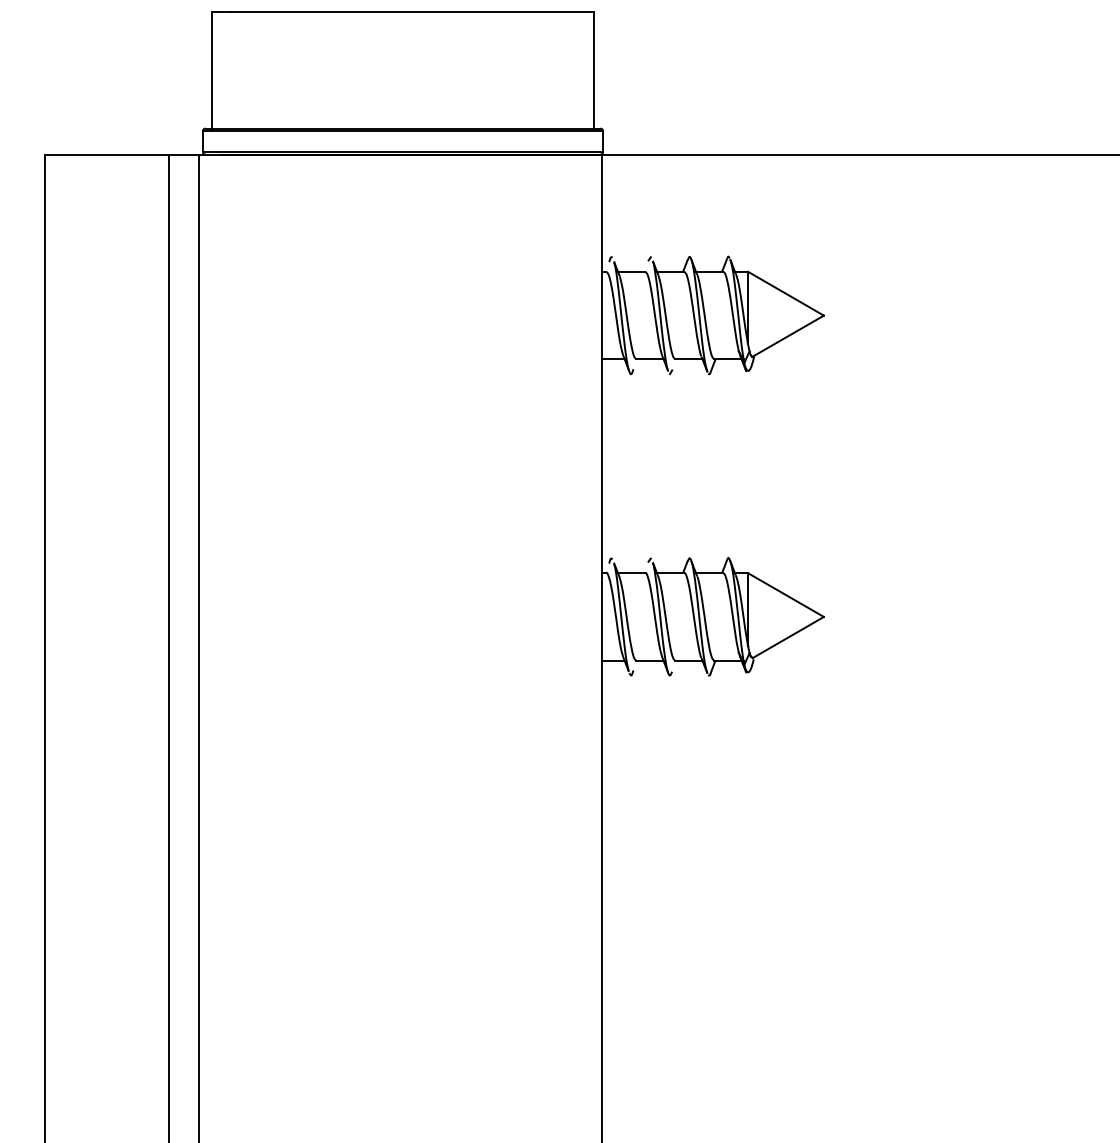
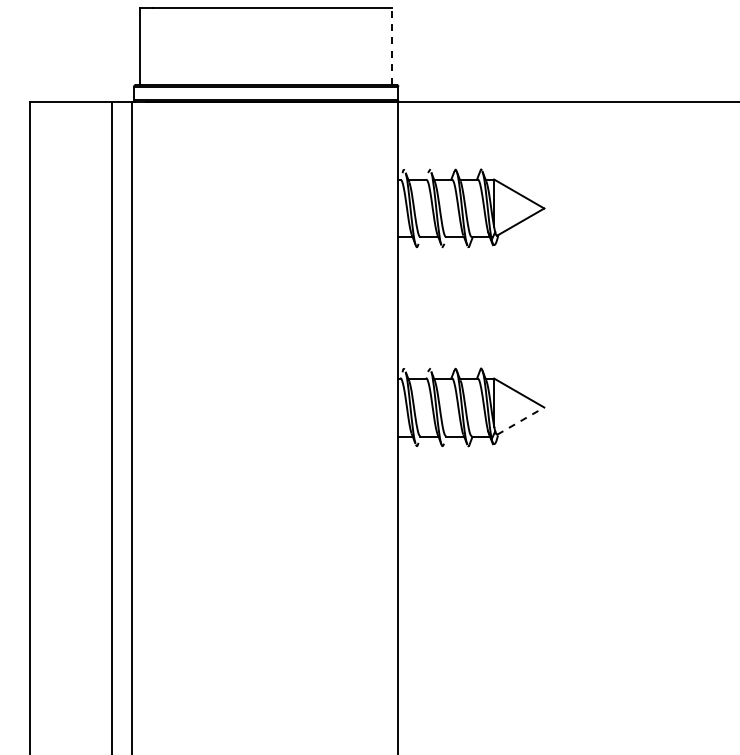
line: (594, 70) -> (392, 46), solid -> dashed
line: (789, 636) -> (521, 420), solid -> dashed

